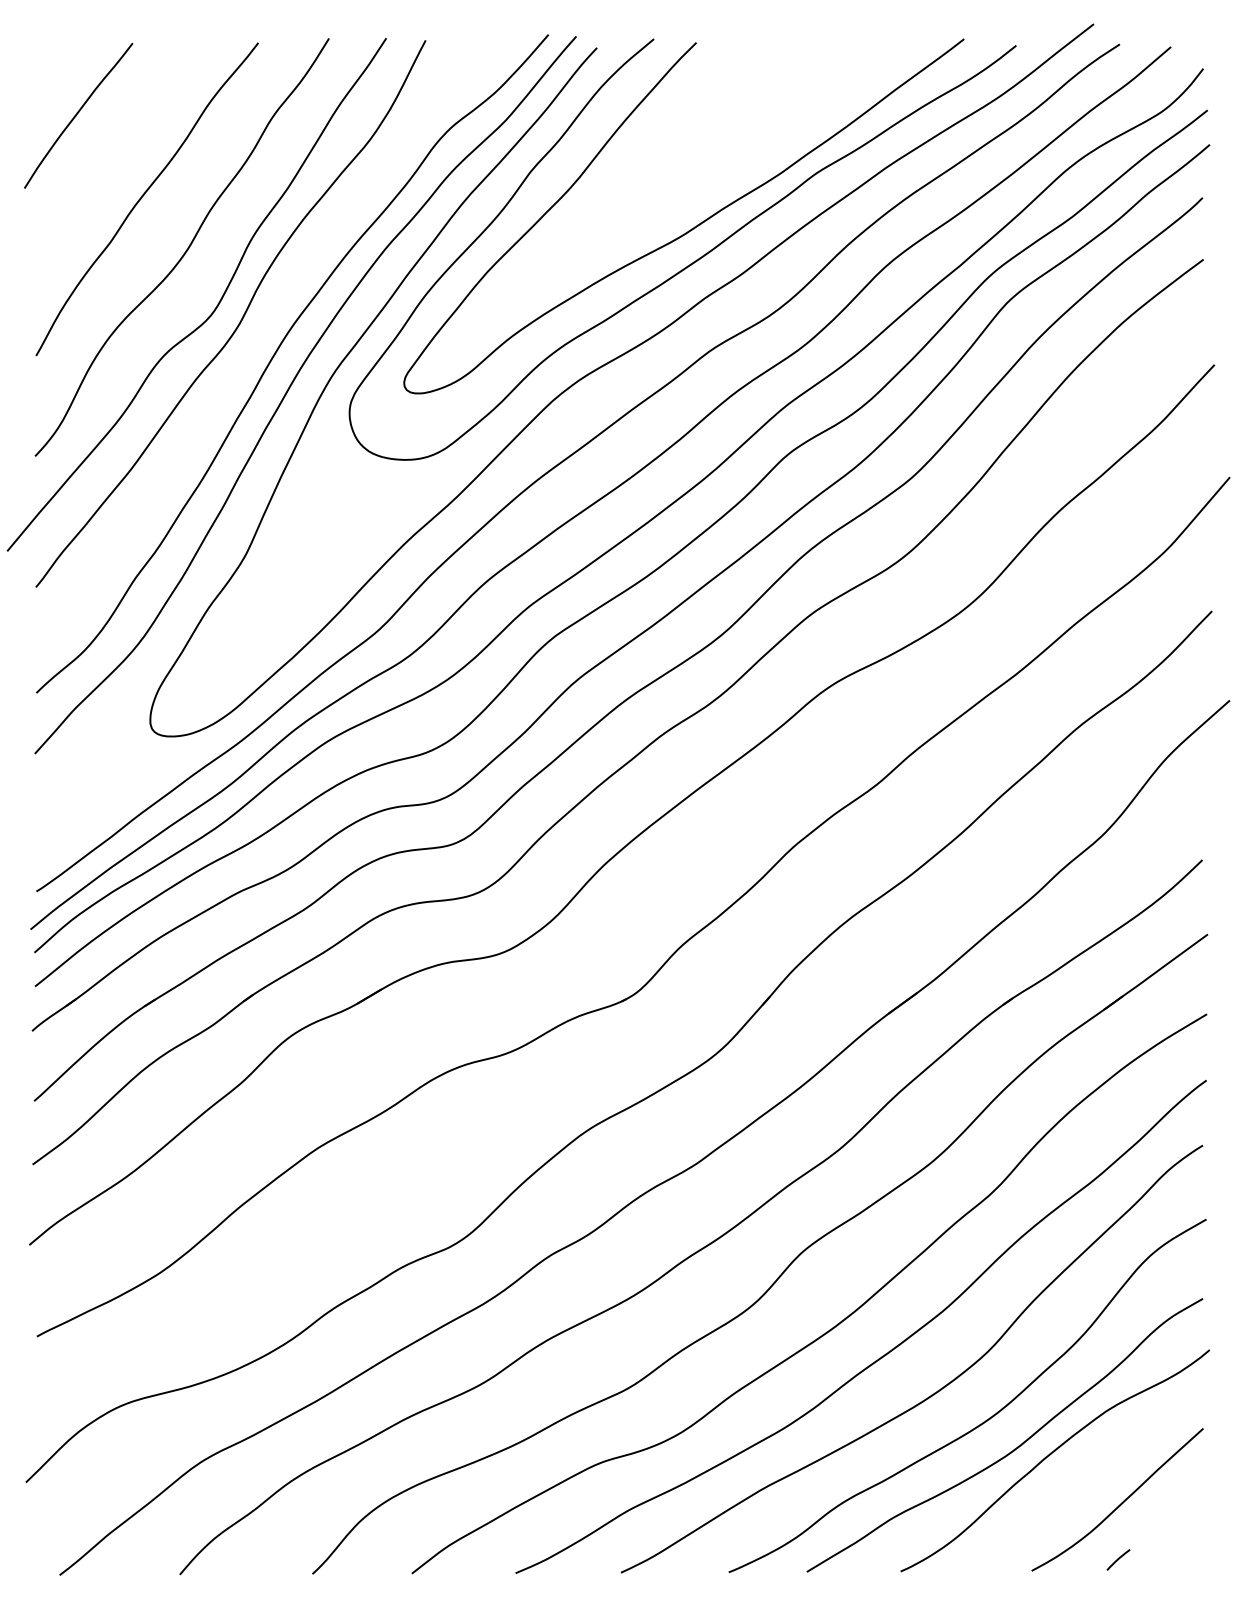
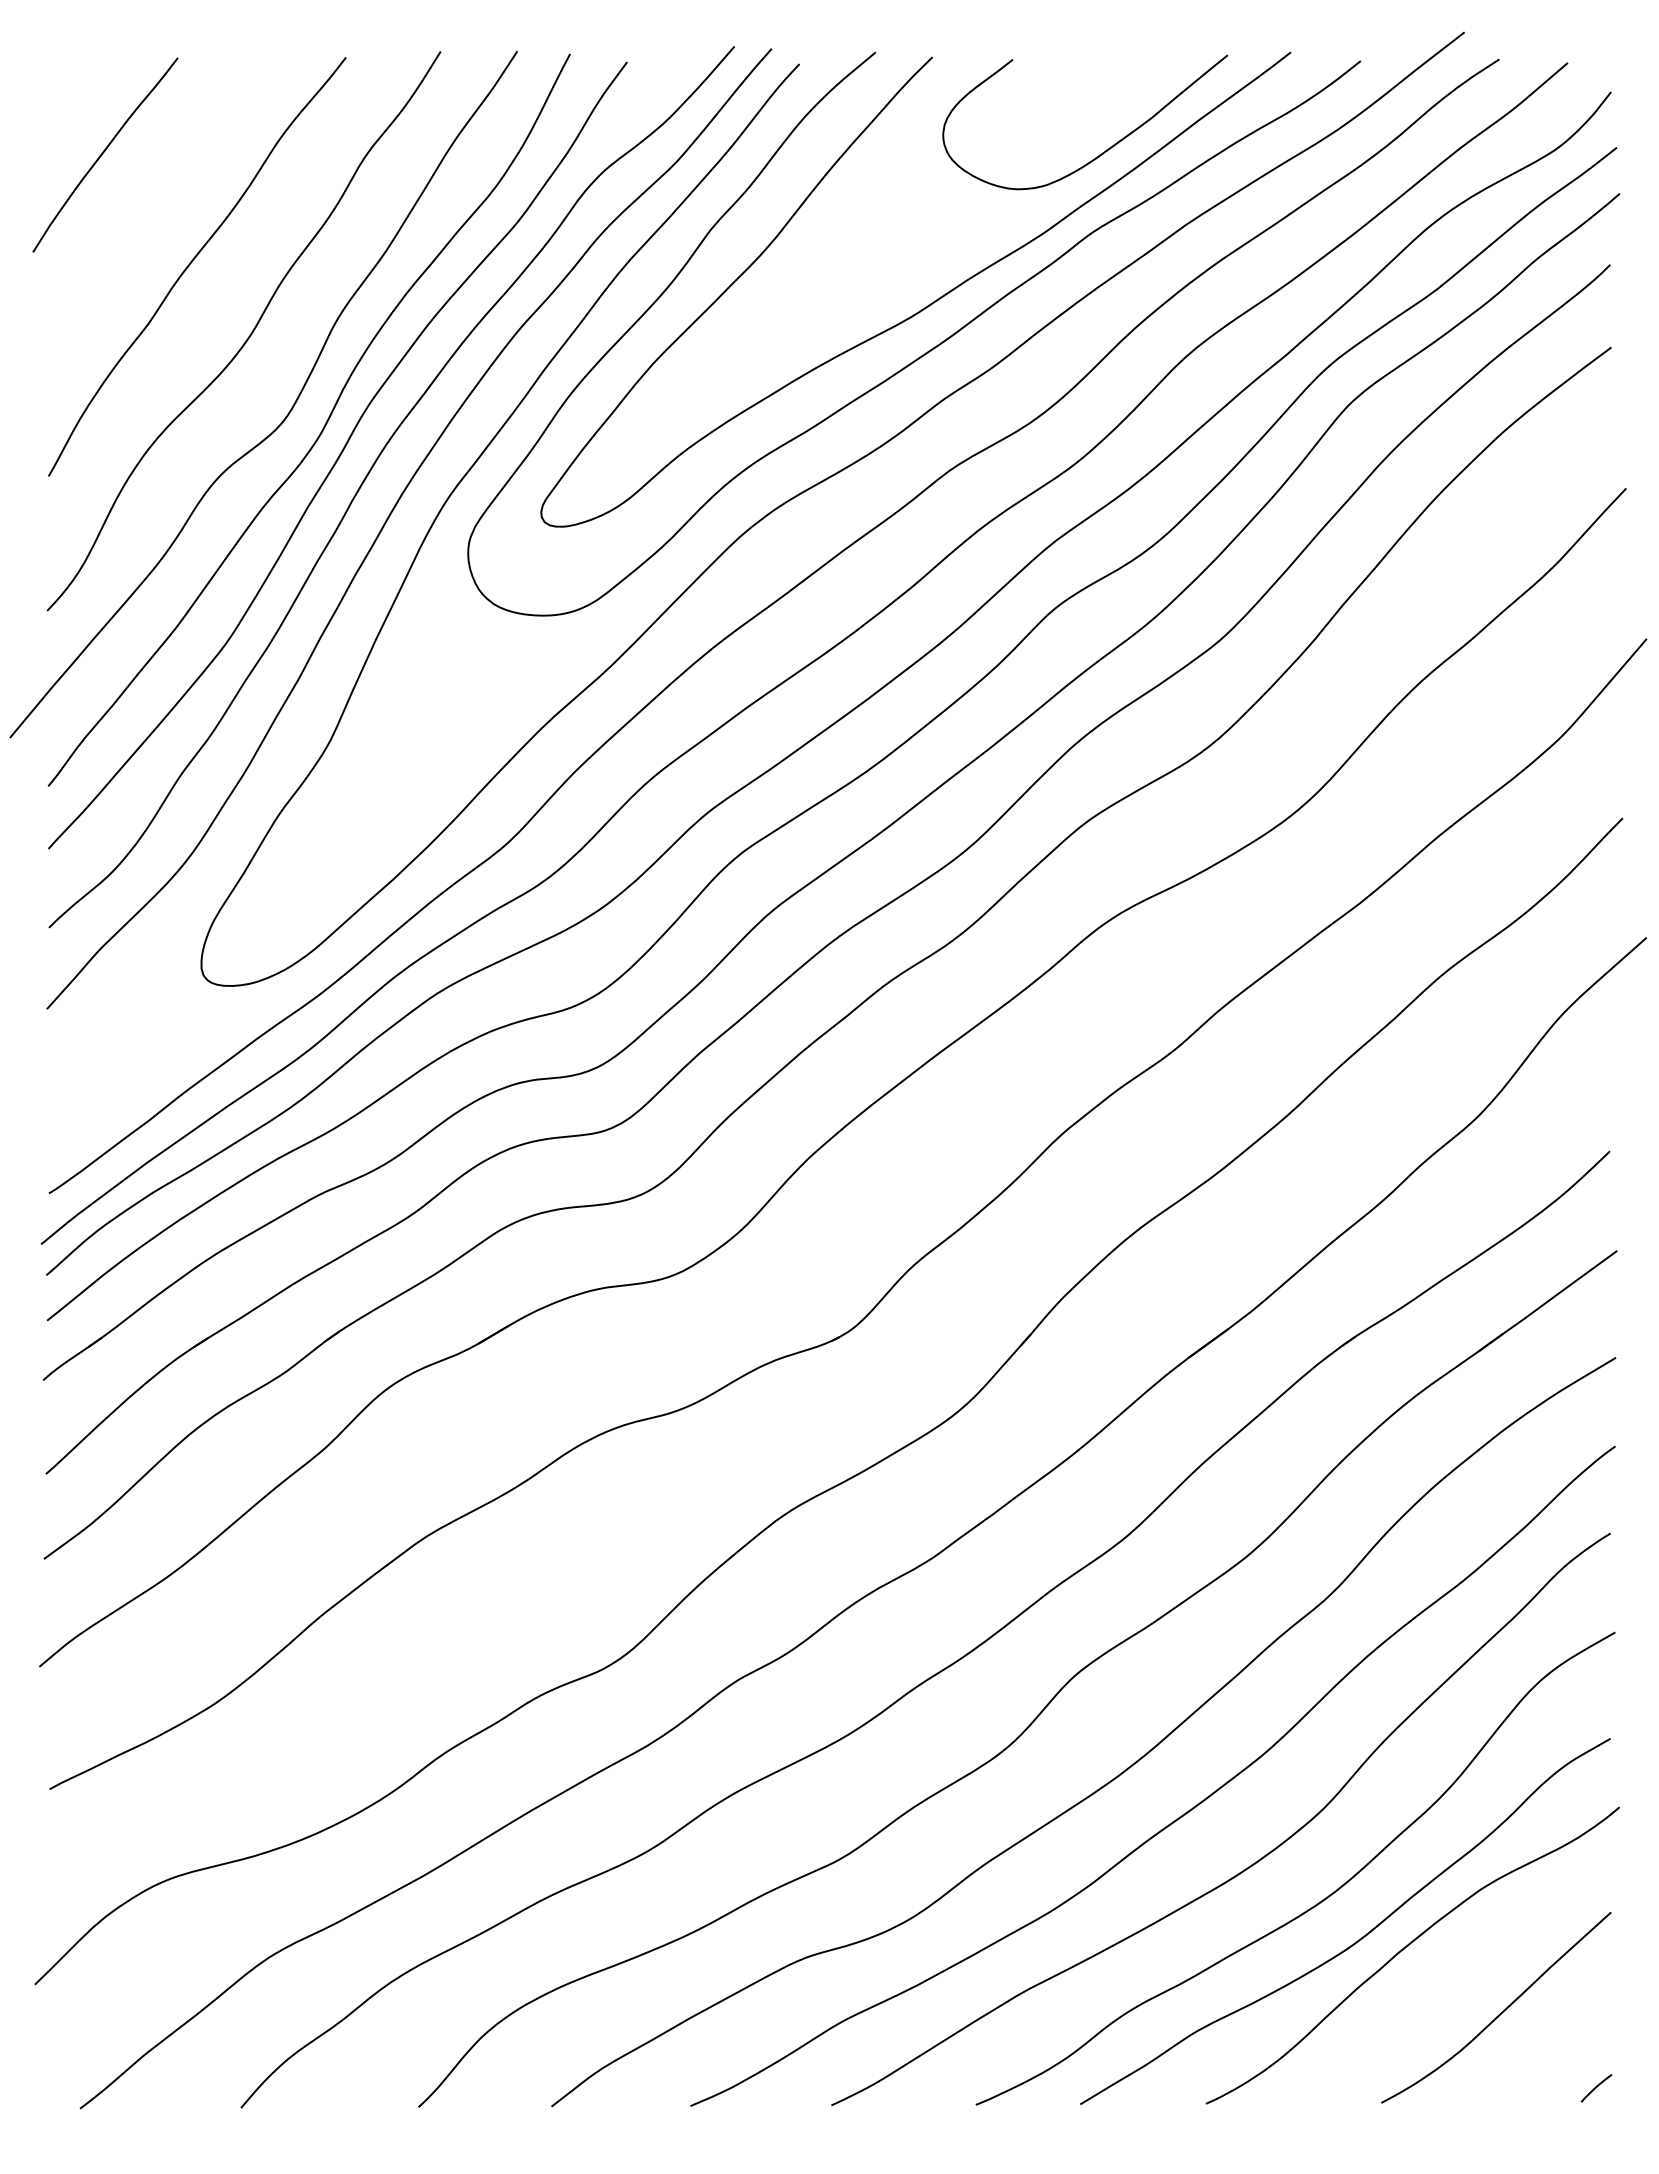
curve: (826, 111) -> (1106, 149), added
curve: (252, 340) -> (338, 455), added
curve: (1118, 1560) -> (1596, 2088), moved

